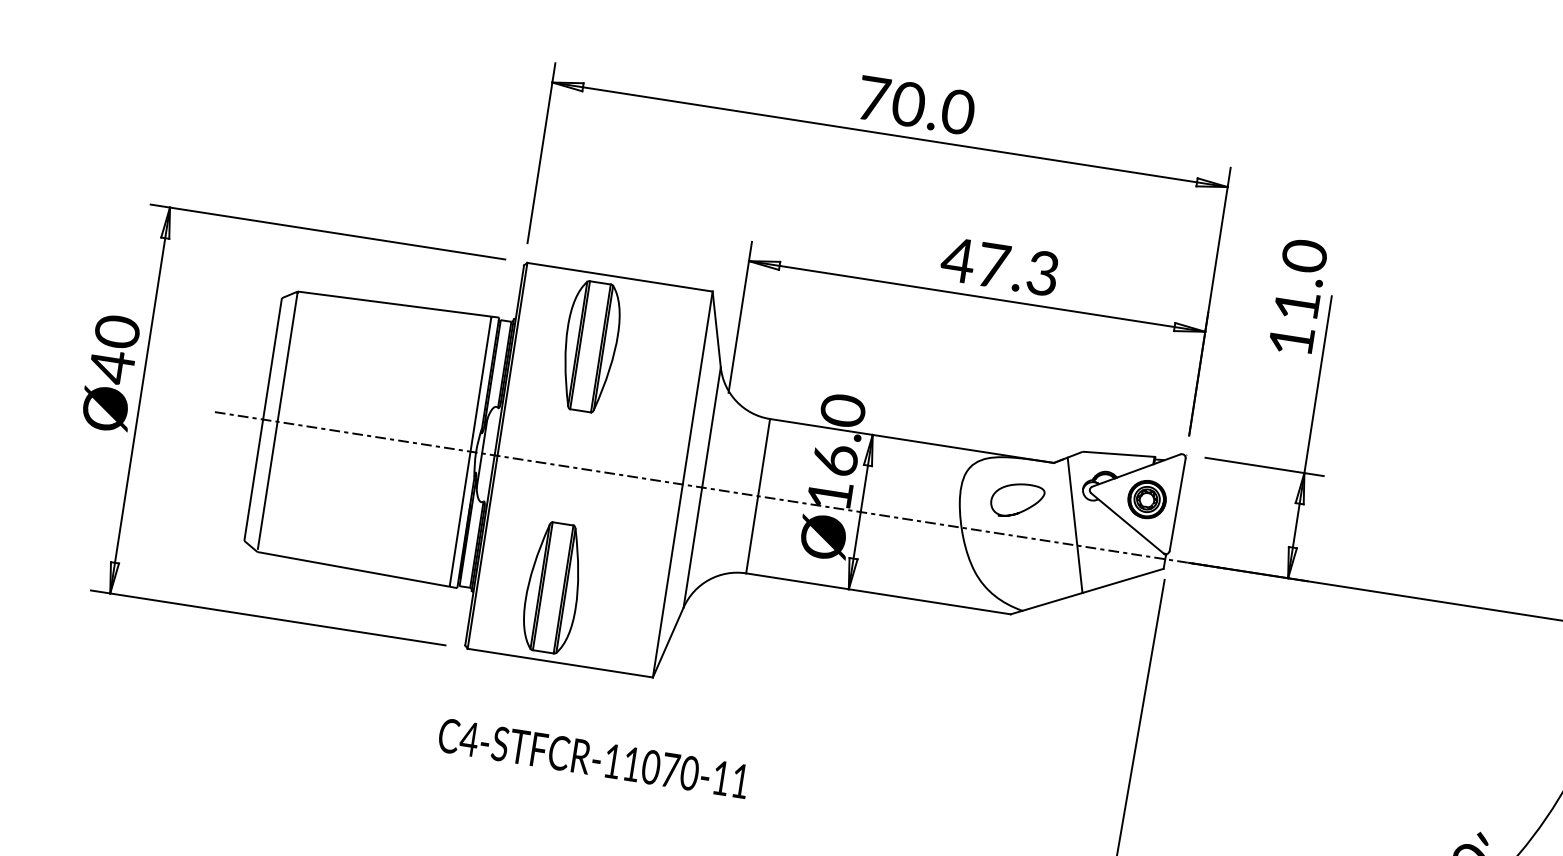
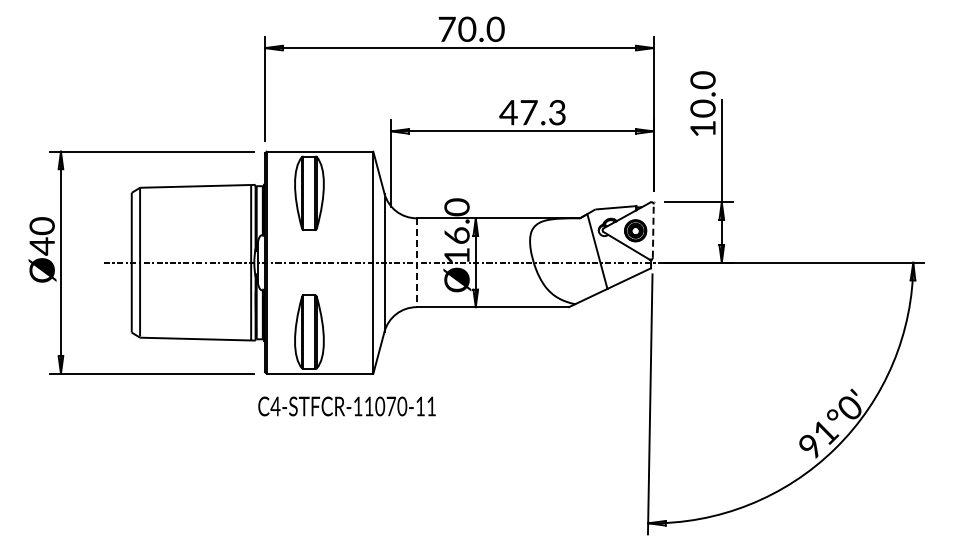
text: (1296, 305) -> (702, 108), 11.0 -> 10.0
line: (757, 497) -> (416, 263), solid -> dashed
line: (1177, 505) -> (653, 231), solid -> dashed
curve: (1020, 509) -> (565, 247), removed
text: (592, 758) -> (346, 406), moved

